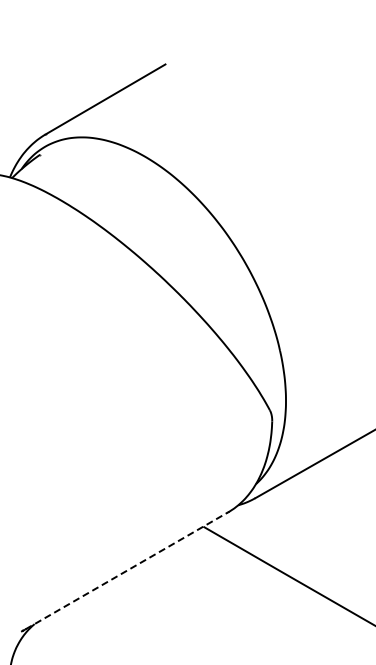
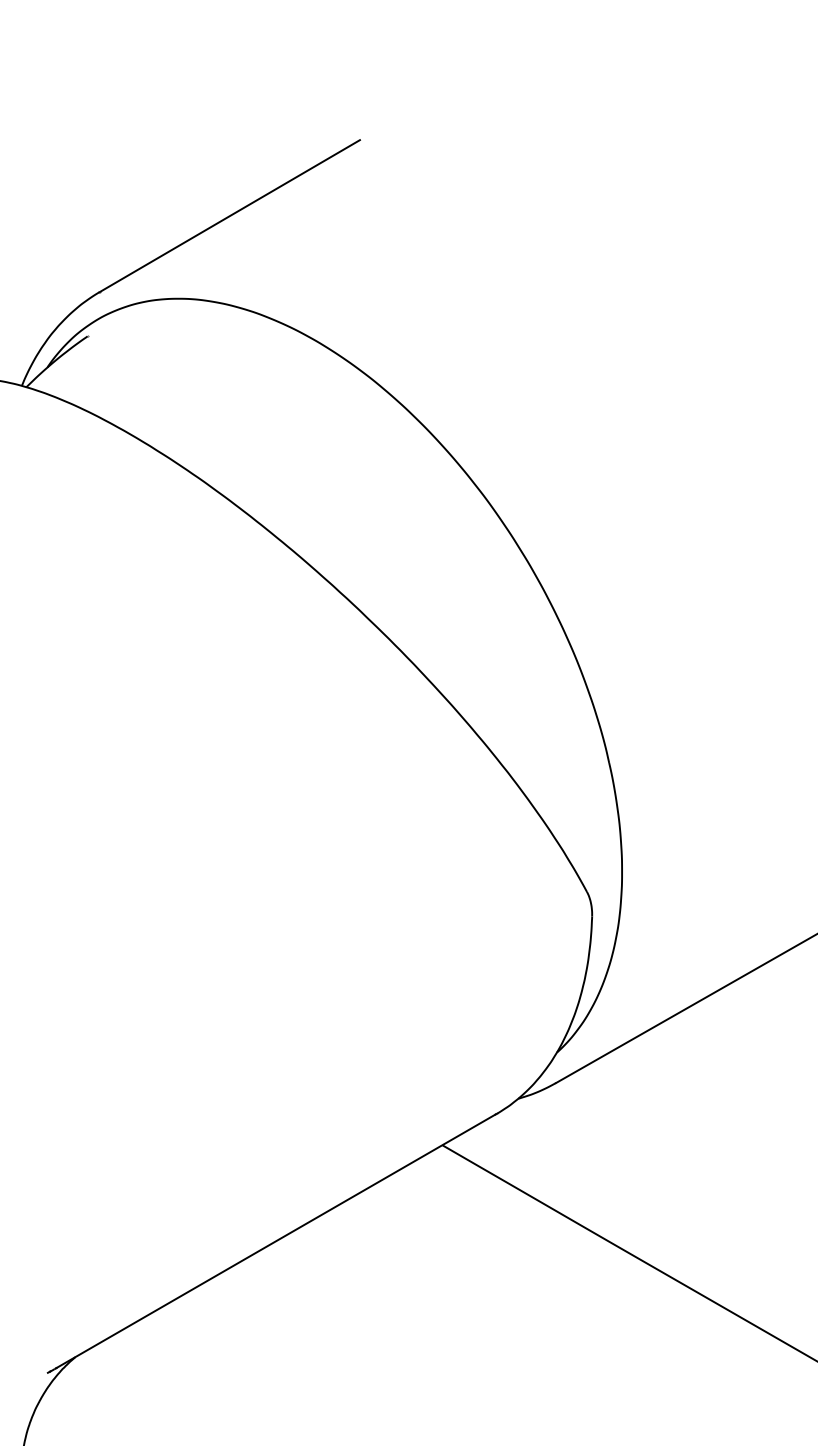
line: (126, 570) -> (275, 1240), dashed -> solid

